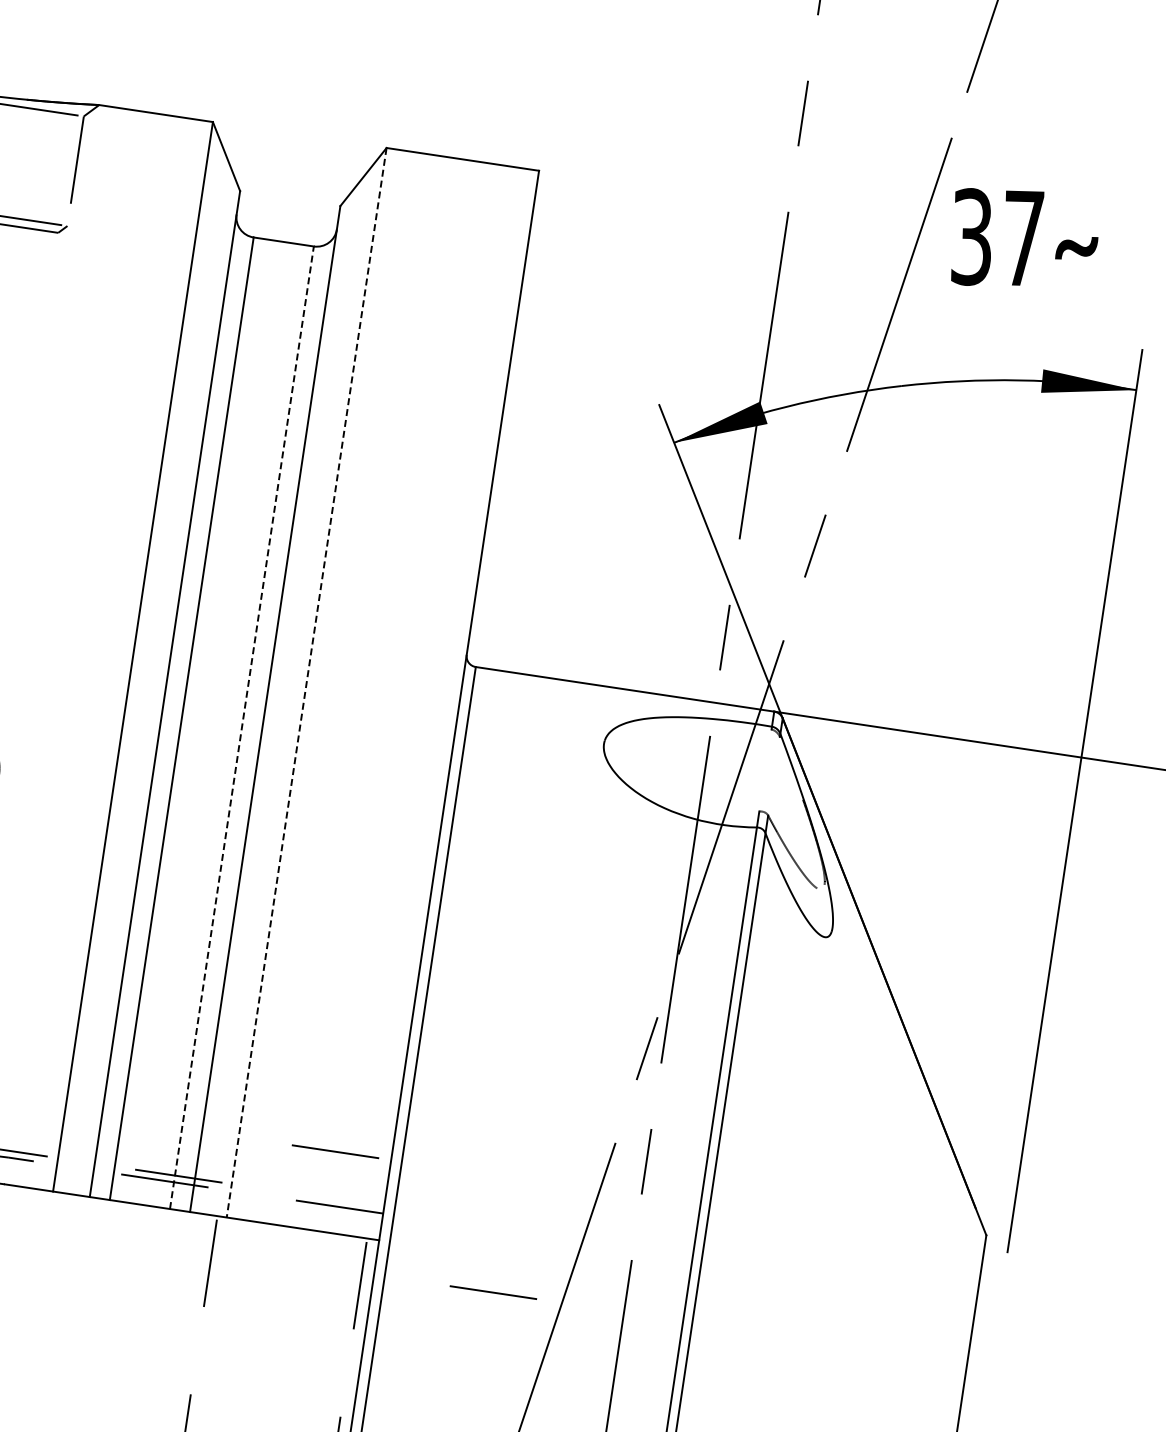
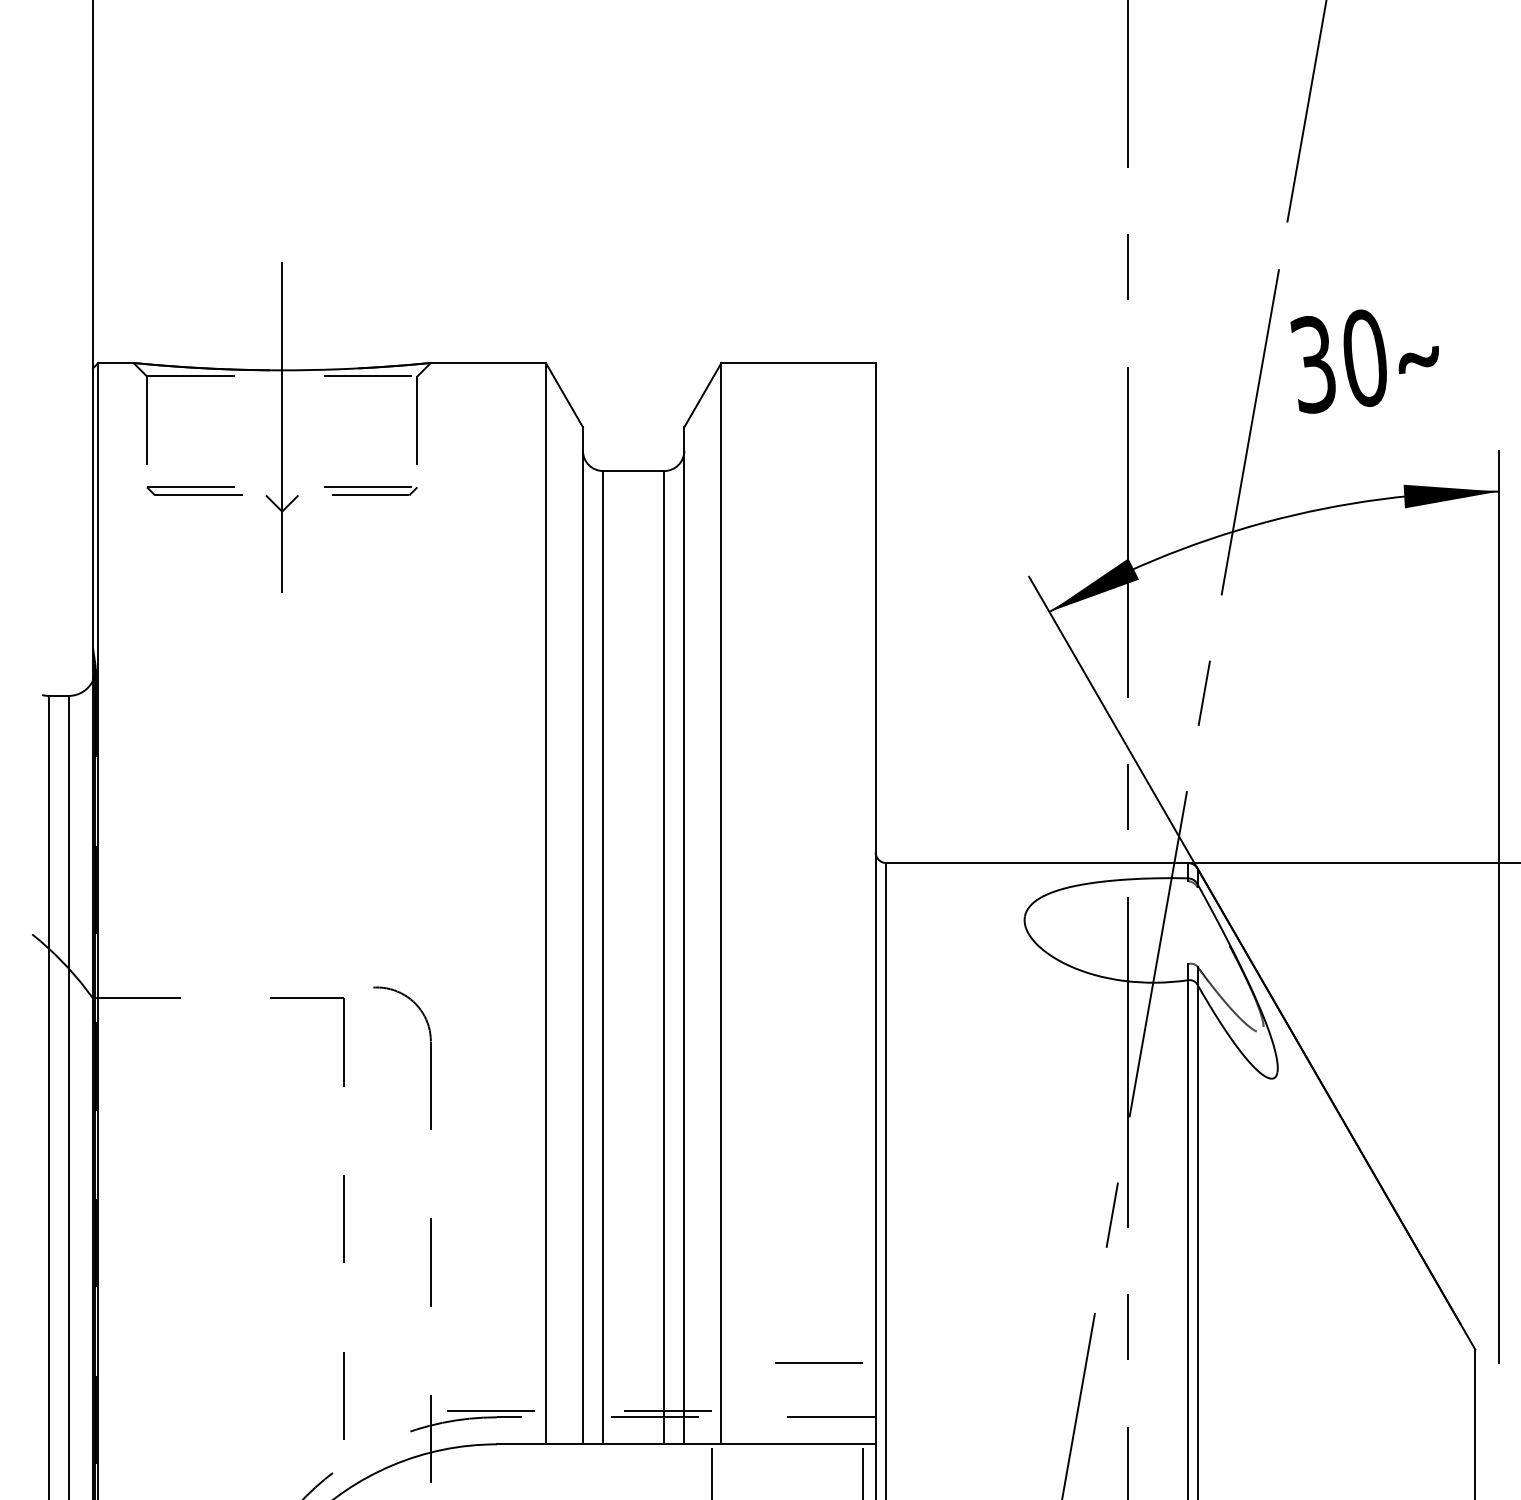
text: (1022, 237) -> (1363, 357), 37 -> 30
line: (306, 682) -> (721, 903), dashed -> solid
line: (242, 727) -> (664, 957), dashed -> solid
line: (492, 1291) -> (995, 1478), removed

